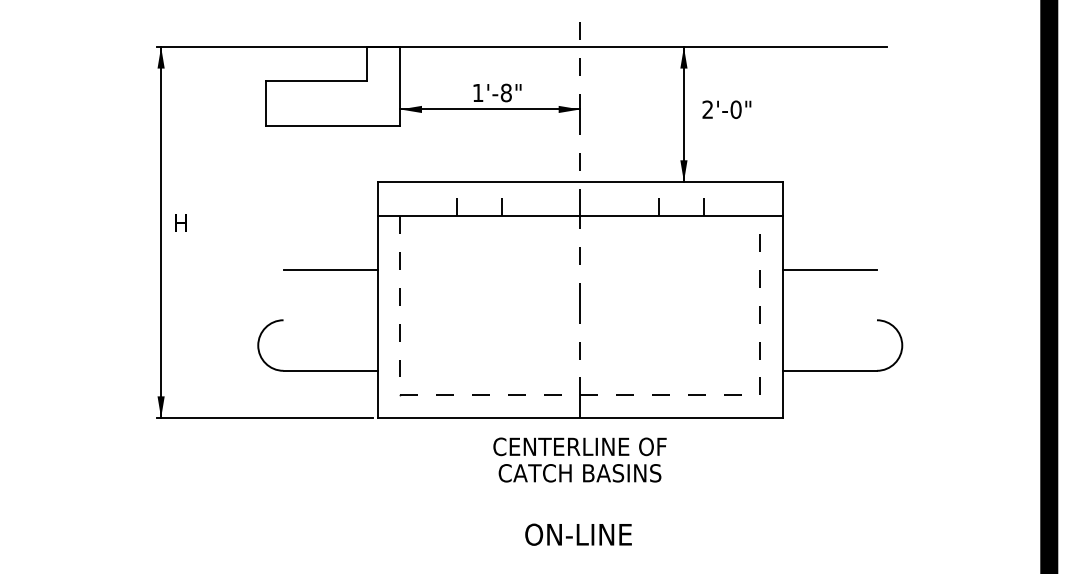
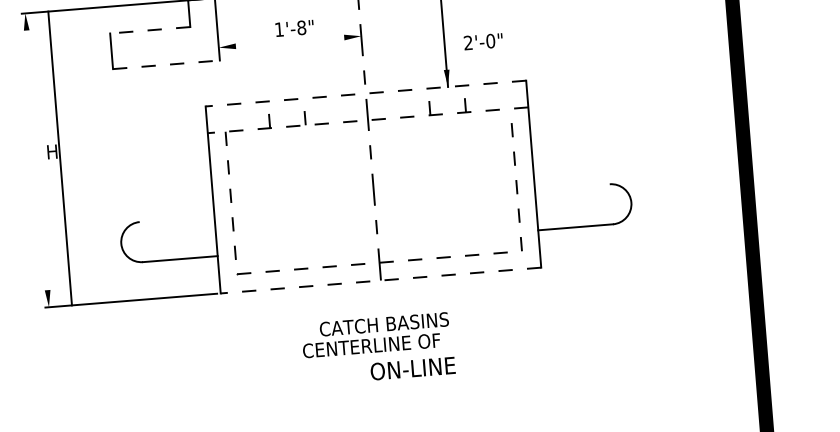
line: (316, 80) -> (150, 30), solid -> dashed
line: (490, 109) -> (290, 41), removed
text: (726, 109) -> (483, 41), moved
line: (333, 125) -> (166, 64), solid -> dashed
line: (579, 181) -> (365, 93), solid -> dashed
line: (579, 215) -> (367, 120), solid -> dashed
line: (161, 231) -> (60, 157), moved
line: (330, 269) -> (173, 178), removed
line: (829, 269) -> (568, 147), removed
line: (579, 417) -> (380, 280), solid -> dashed
text: (579, 446) -> (371, 345), moved
text: (578, 534) -> (412, 368), moved

